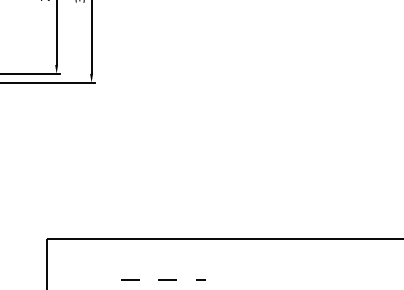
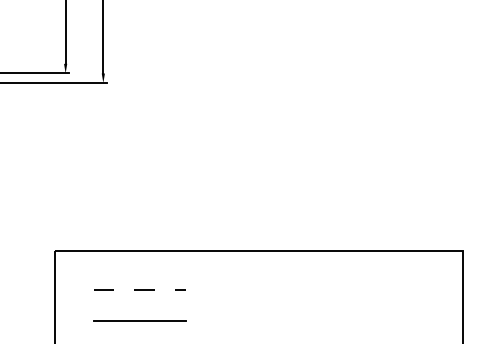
line: (163, 279) -> (139, 289), moved

